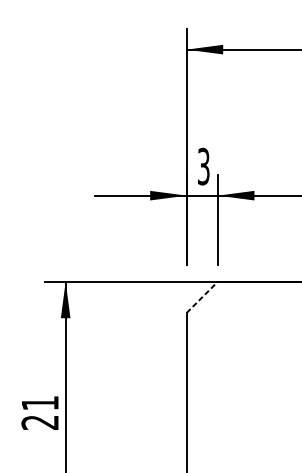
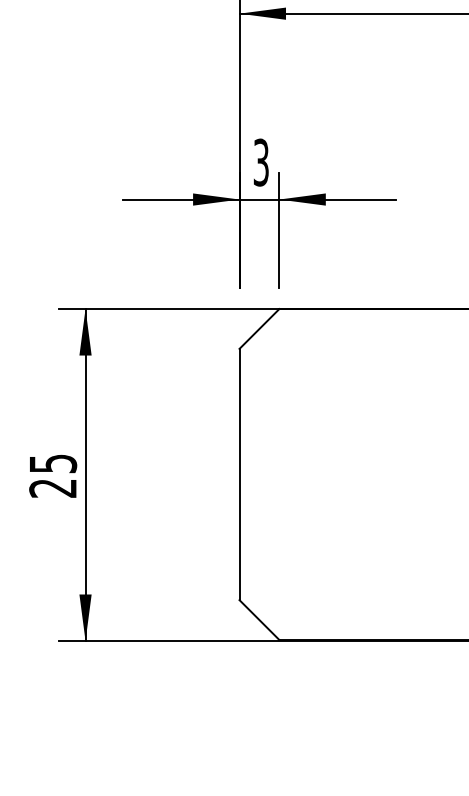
line: (202, 296) -> (259, 328), dashed -> solid
text: (40, 403) -> (53, 463), 21 -> 25

